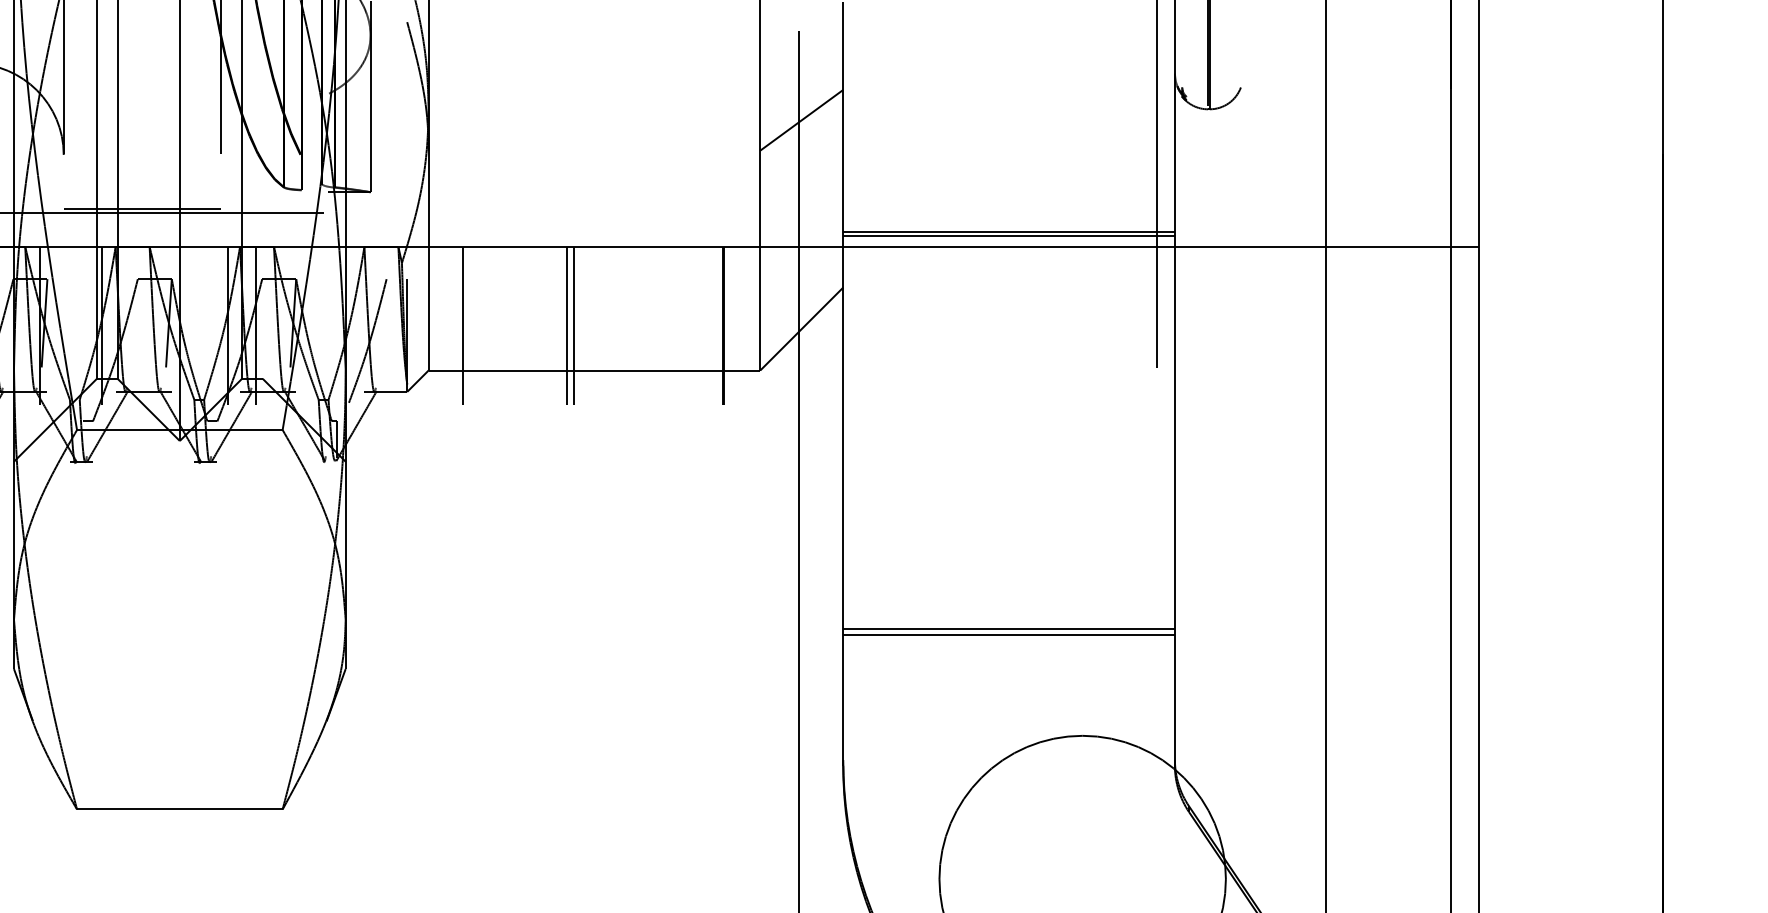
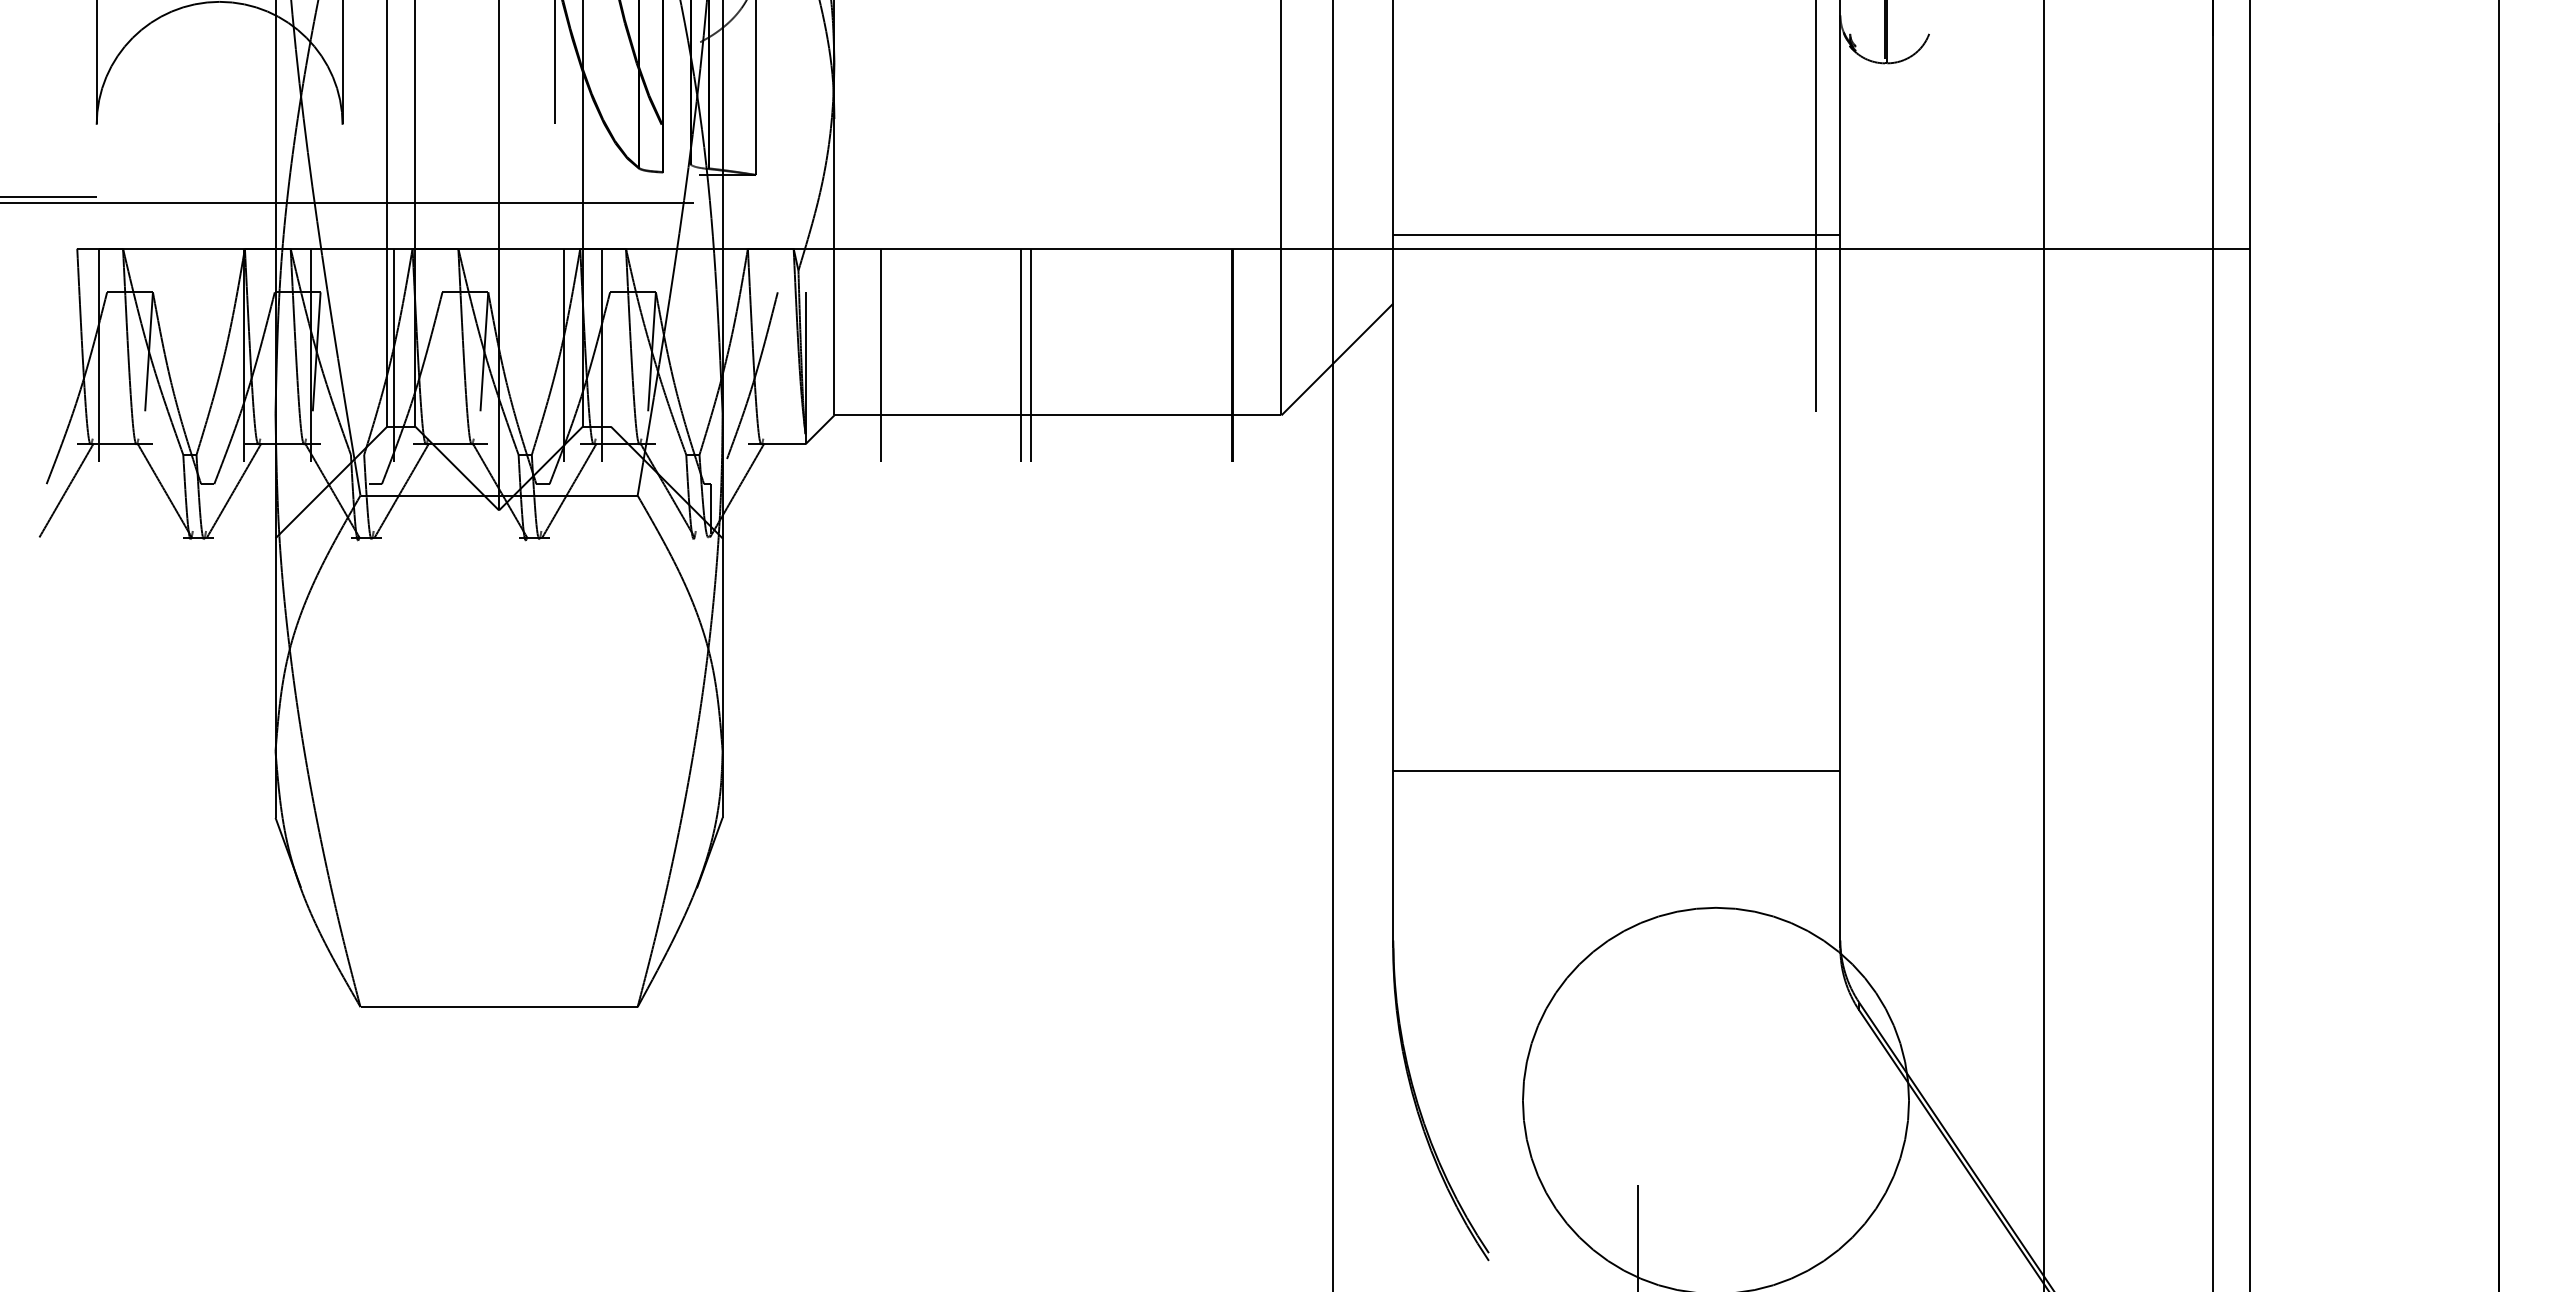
line: (801, 120) -> (1337, 78), removed
line: (142, 208) -> (448, 197), removed
line: (1008, 231) -> (1616, 228), removed
line: (1008, 628) -> (1616, 763), removed

